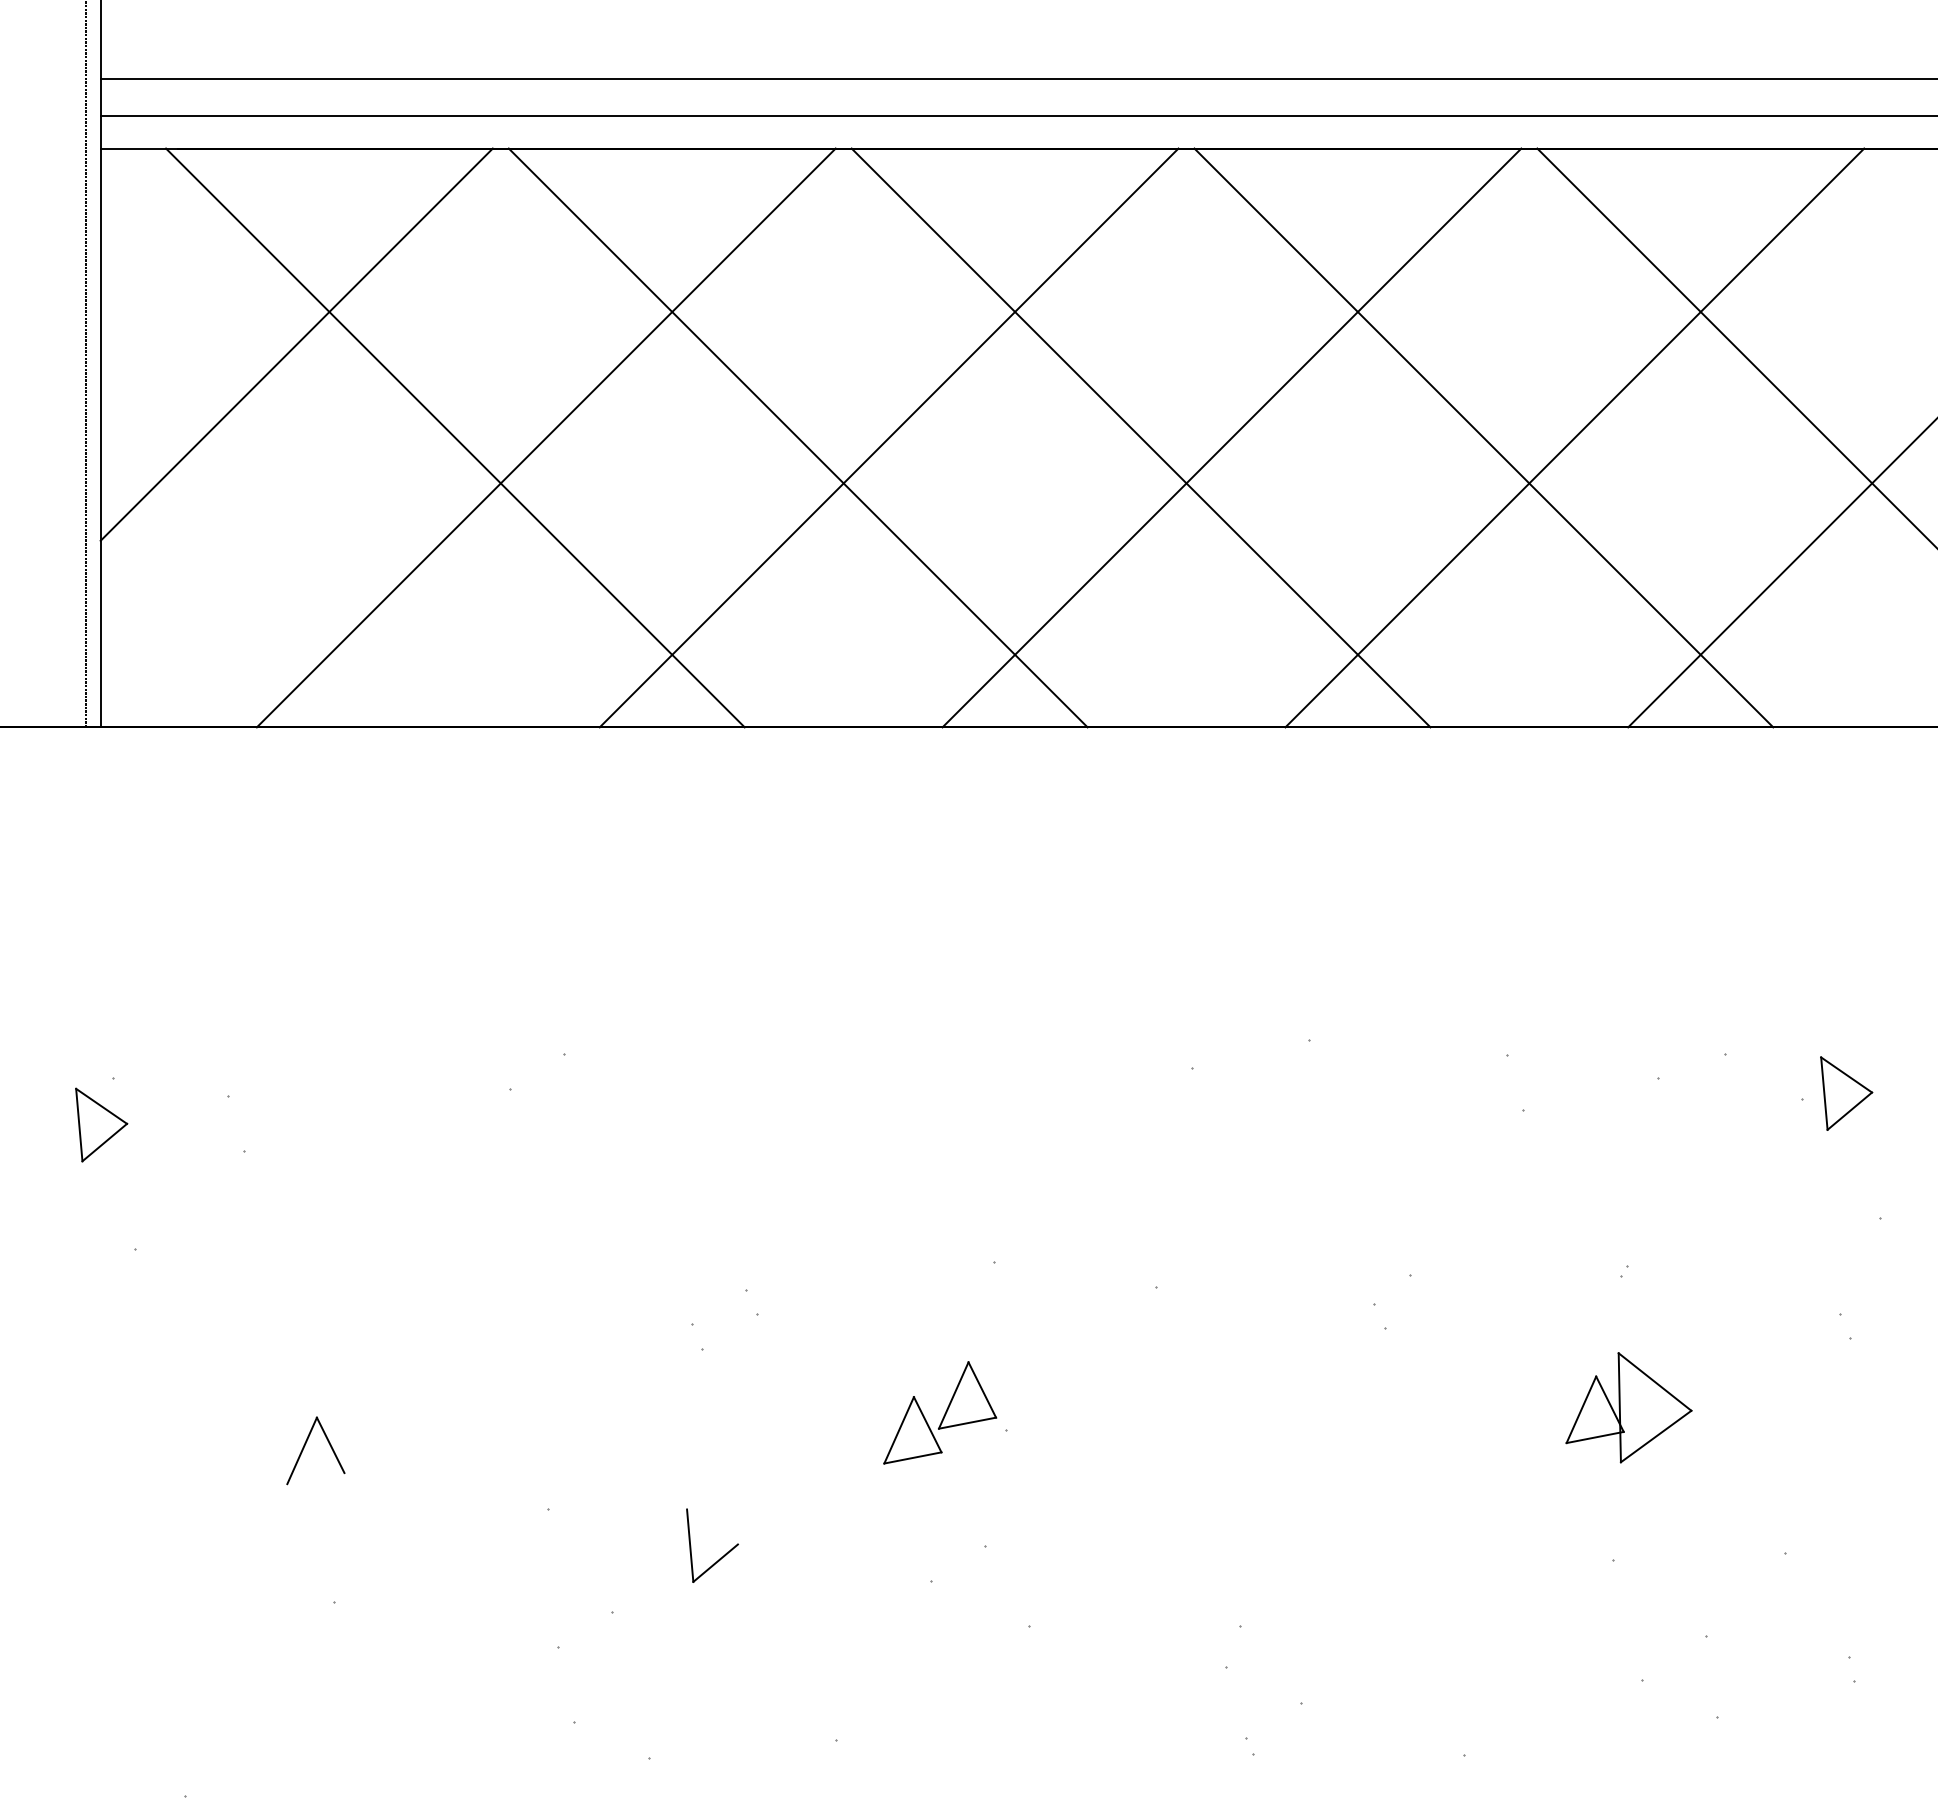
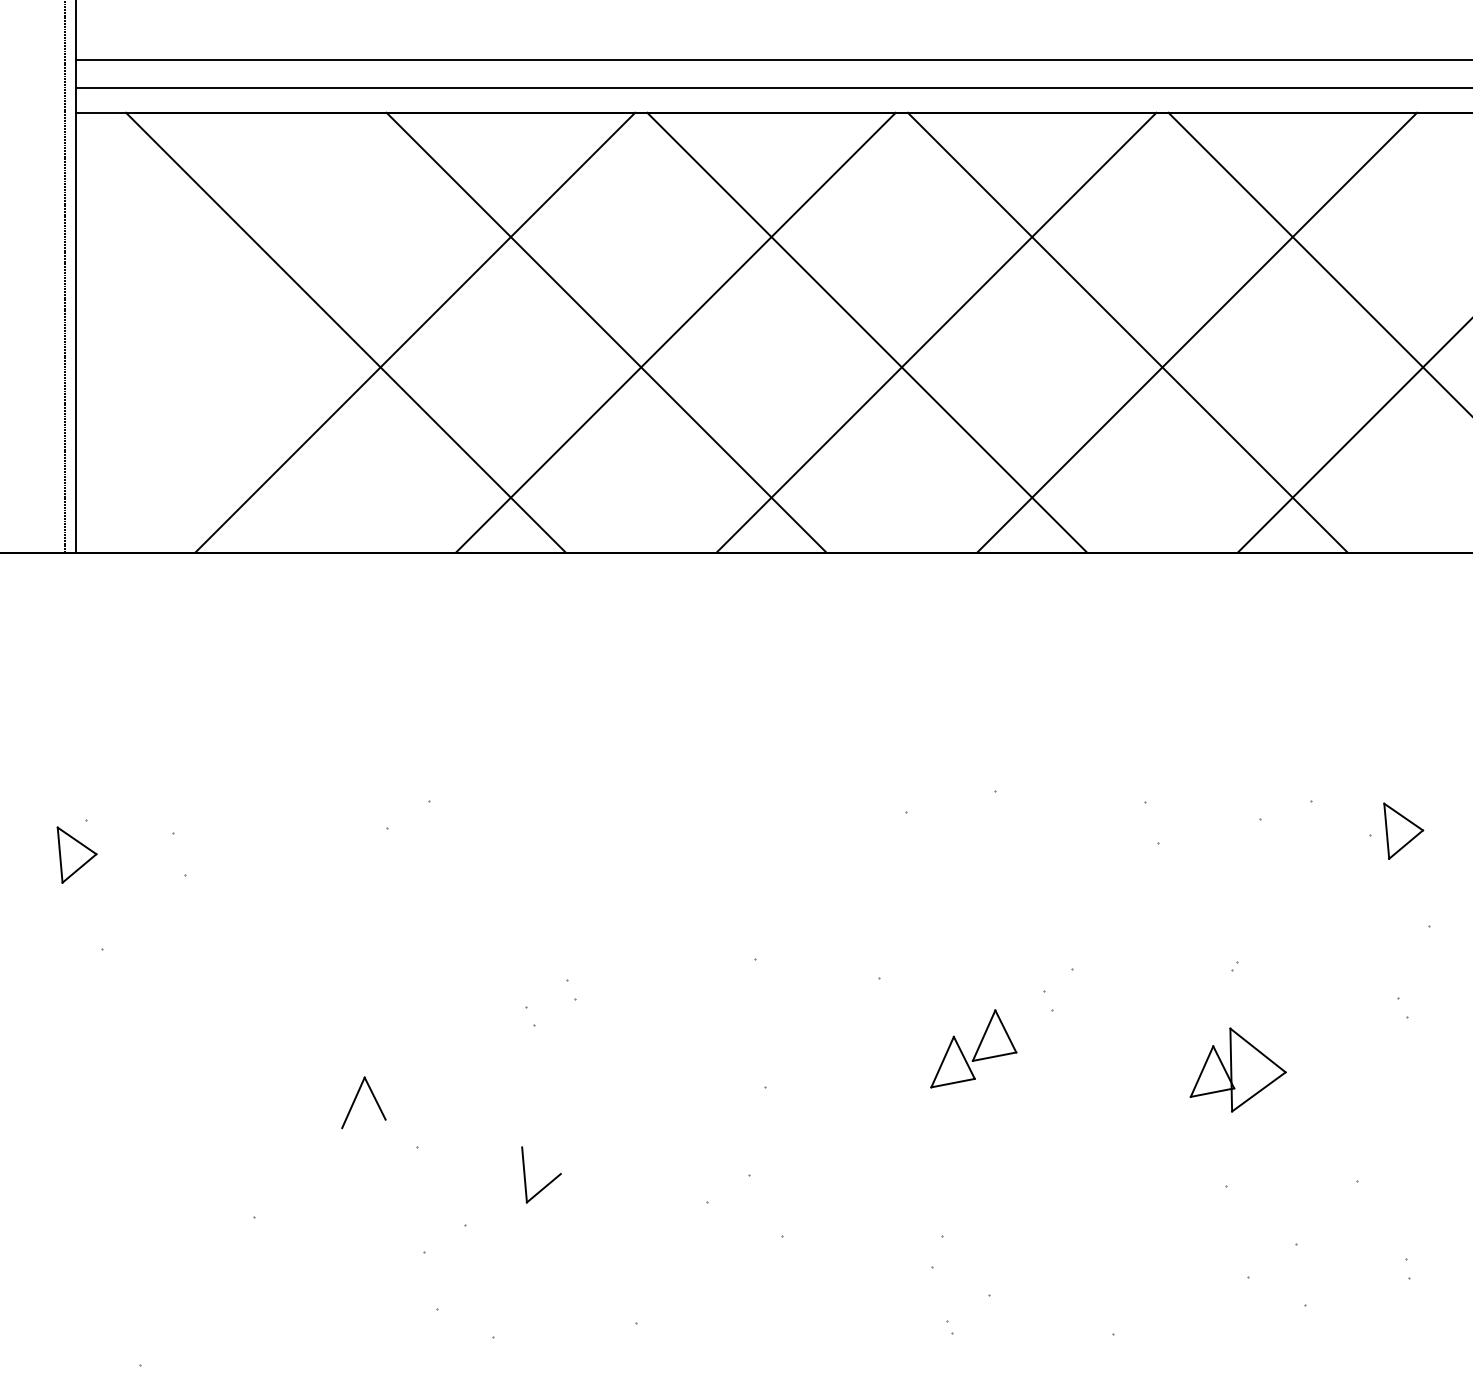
line: (296, 344) -> (225, 261), removed
part: (940, 1412) -> (974, 1048), moved
part: (305, 1446) -> (356, 1099), moved

